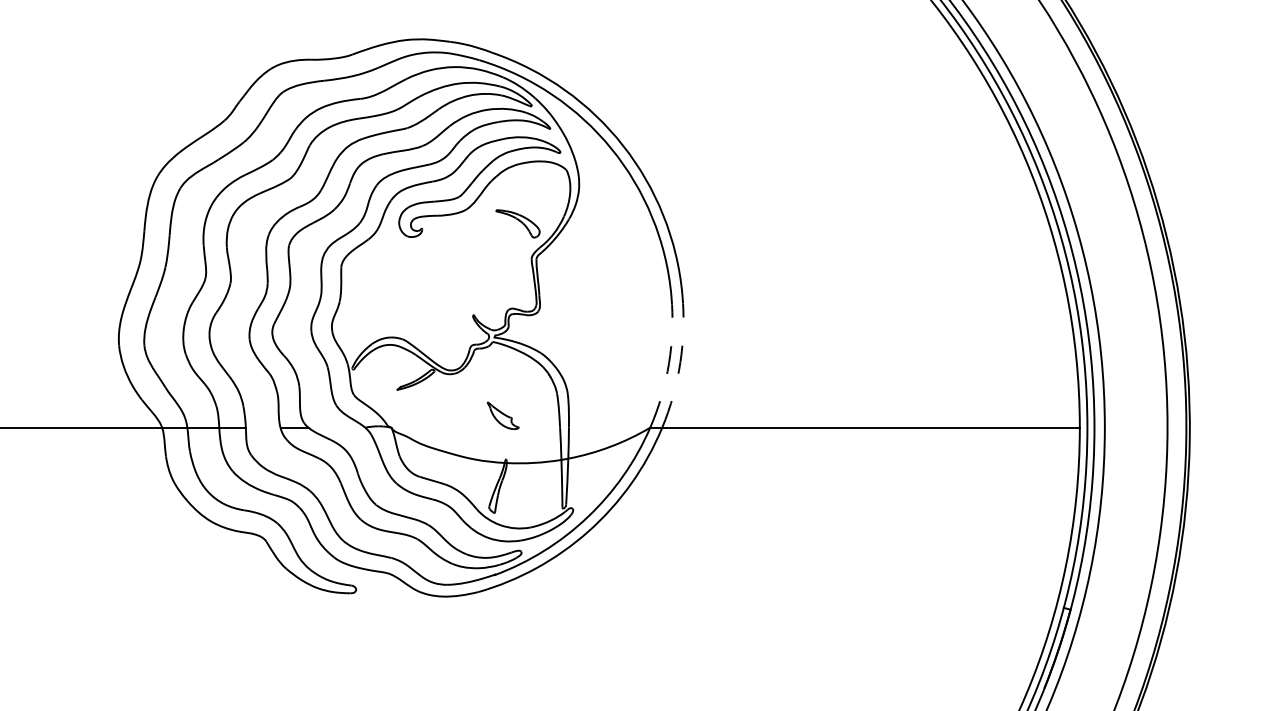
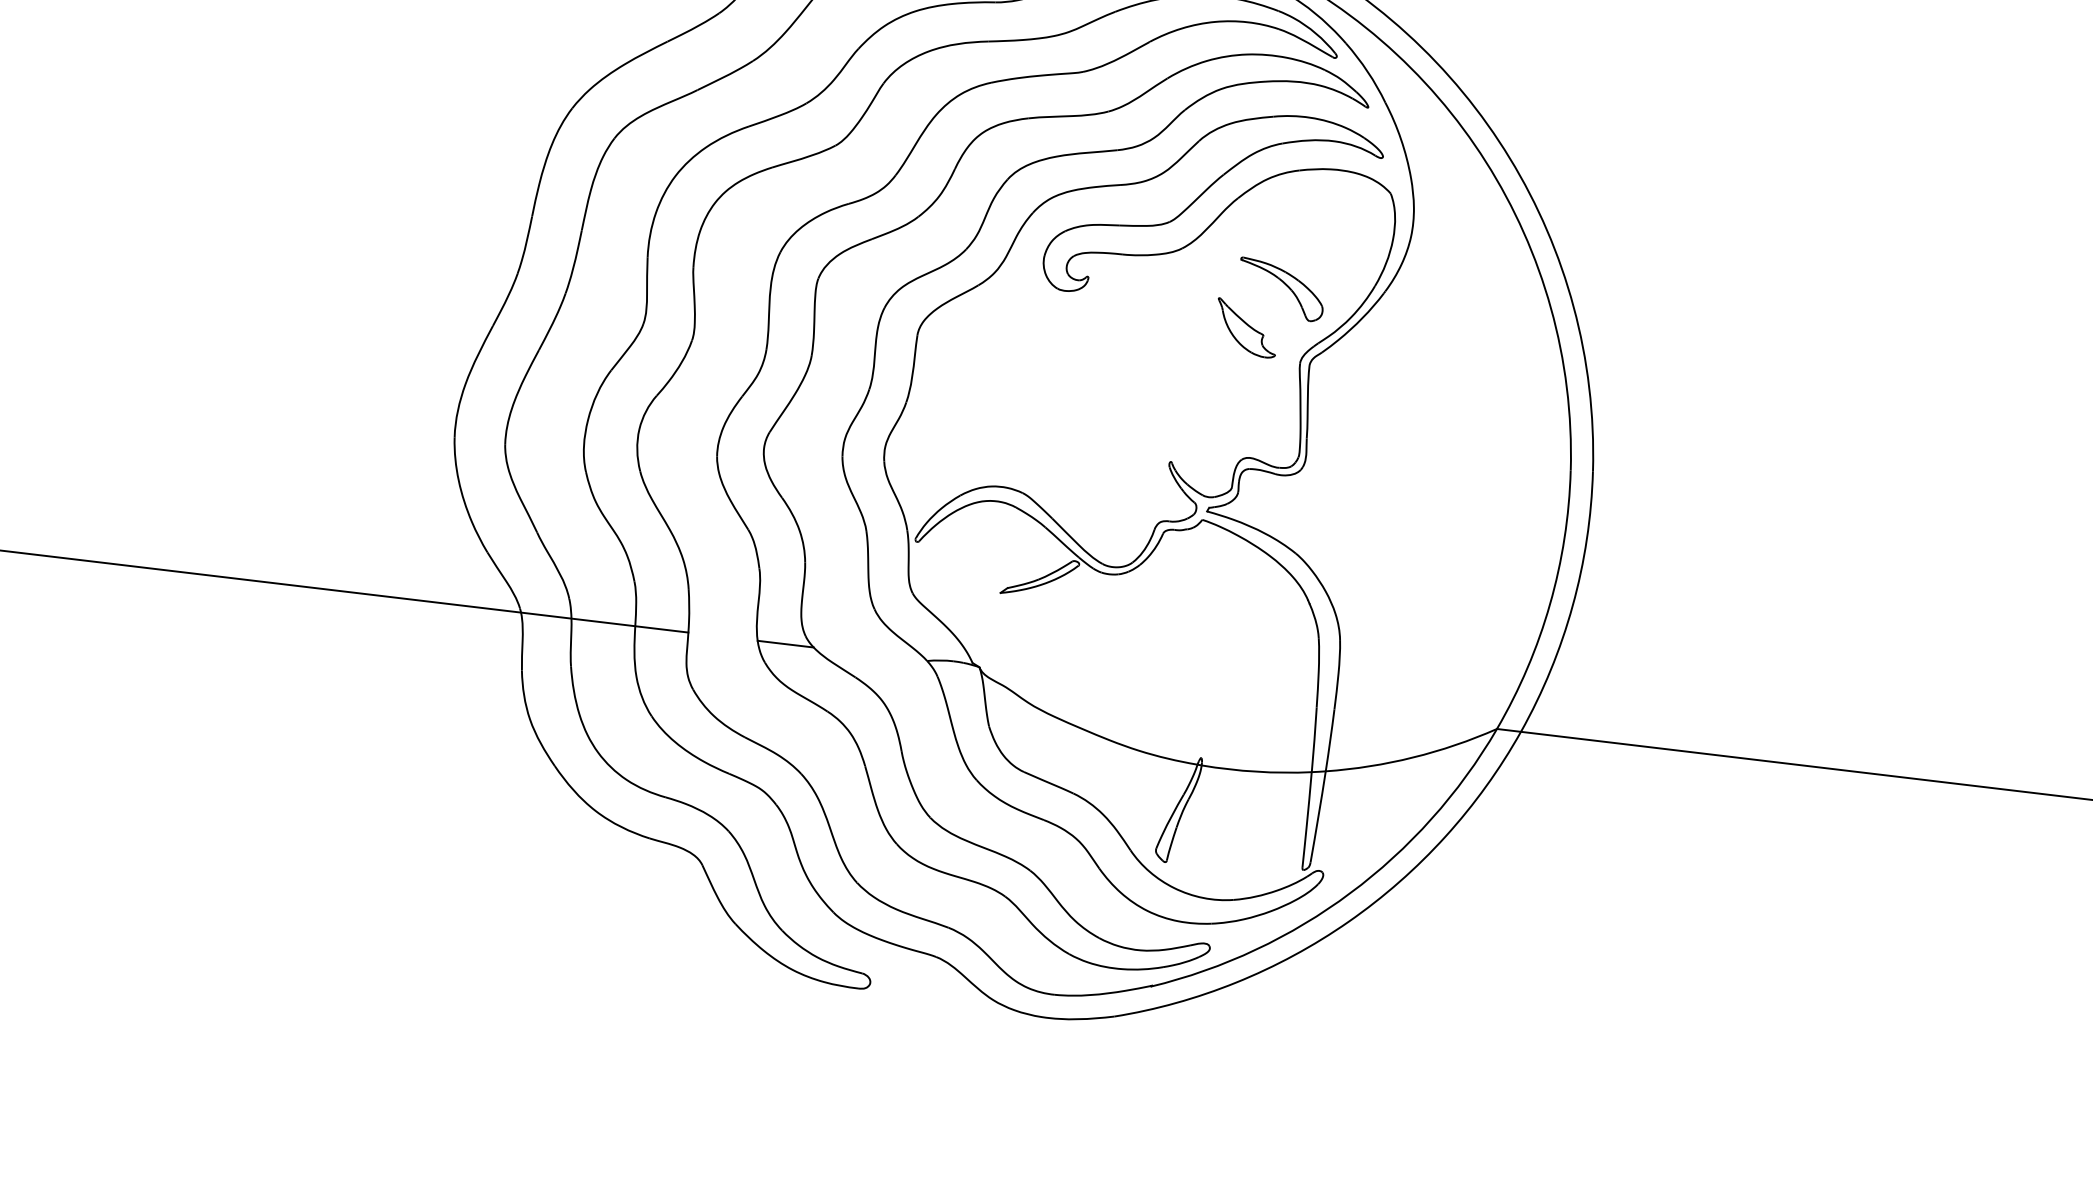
arc: (680, 362) -> (1573, 605), dashed -> solid
arc: (669, 363) -> (1550, 605), dashed -> solid
part: (503, 415) -> (1247, 327), moved

